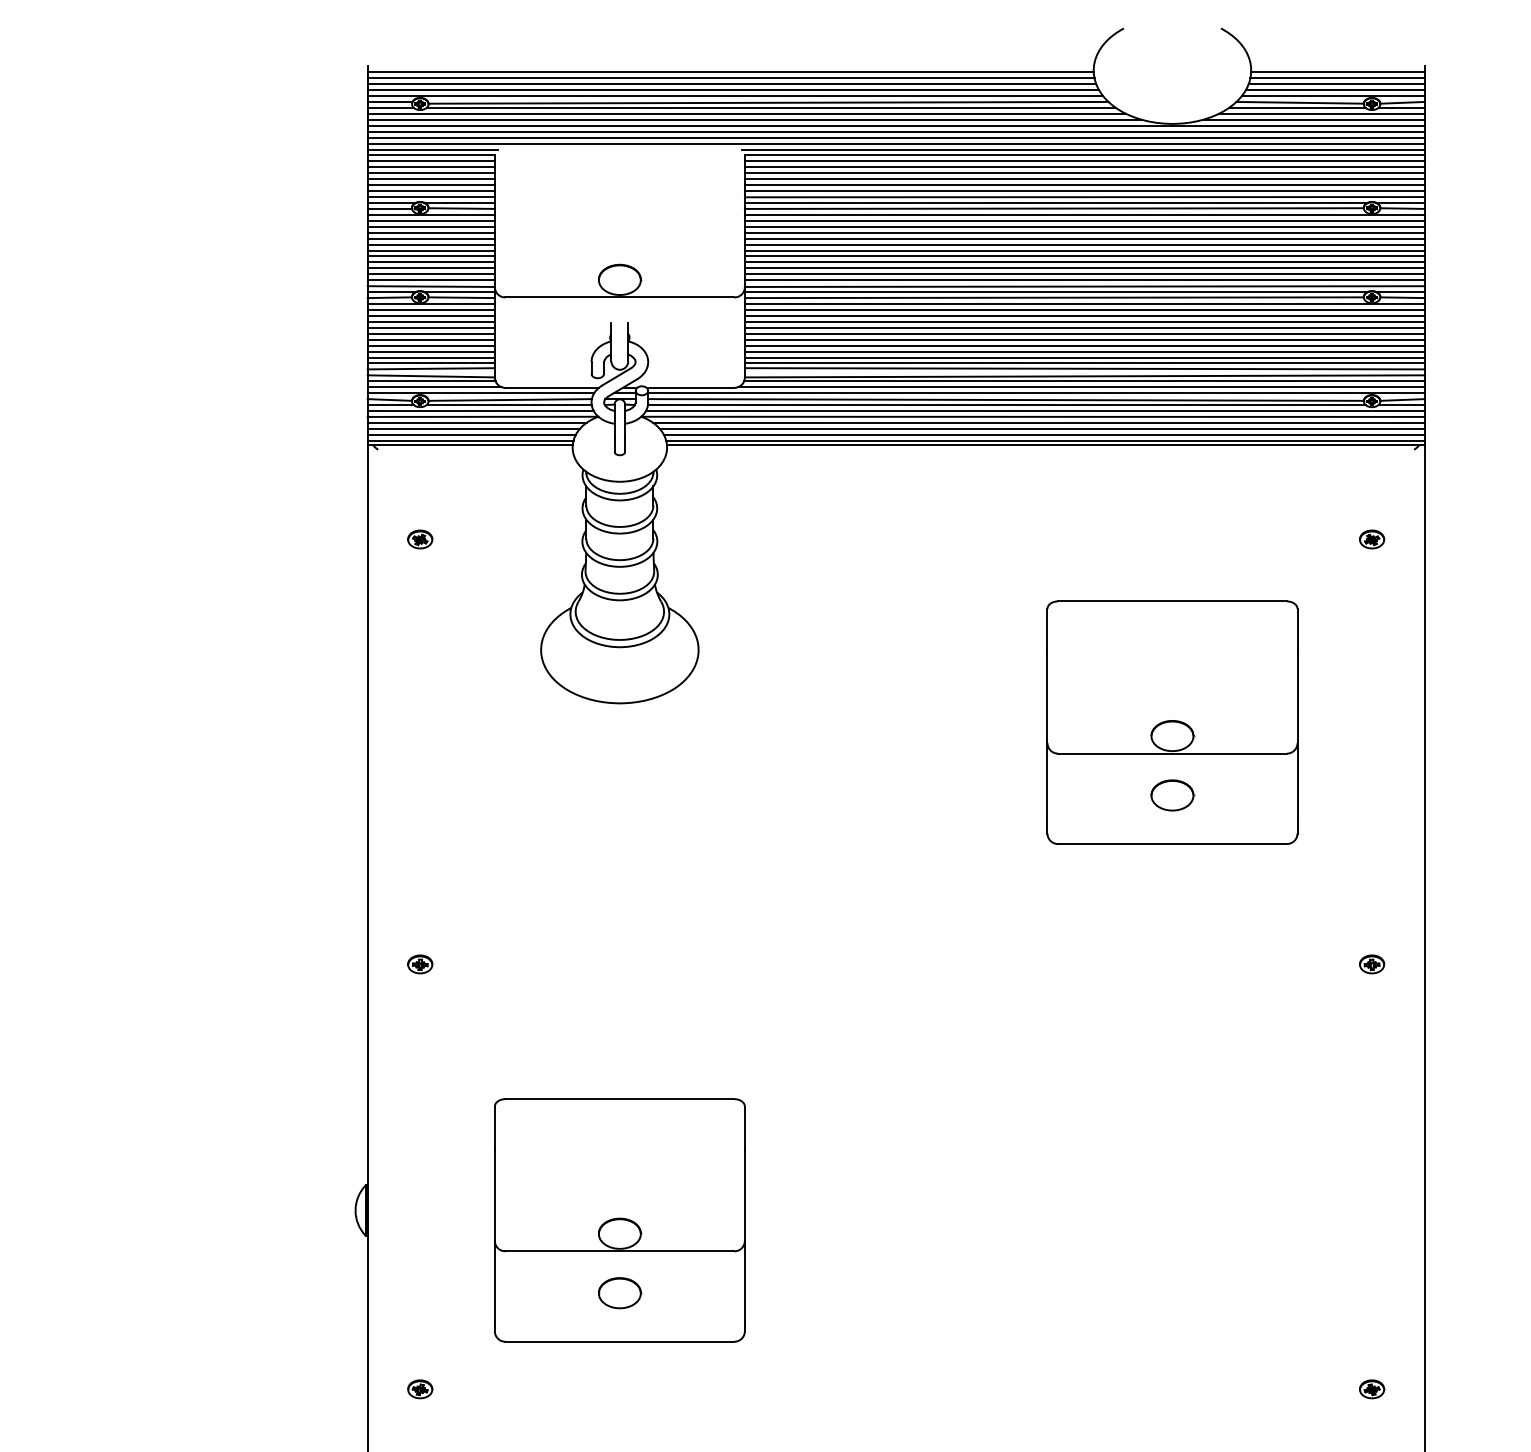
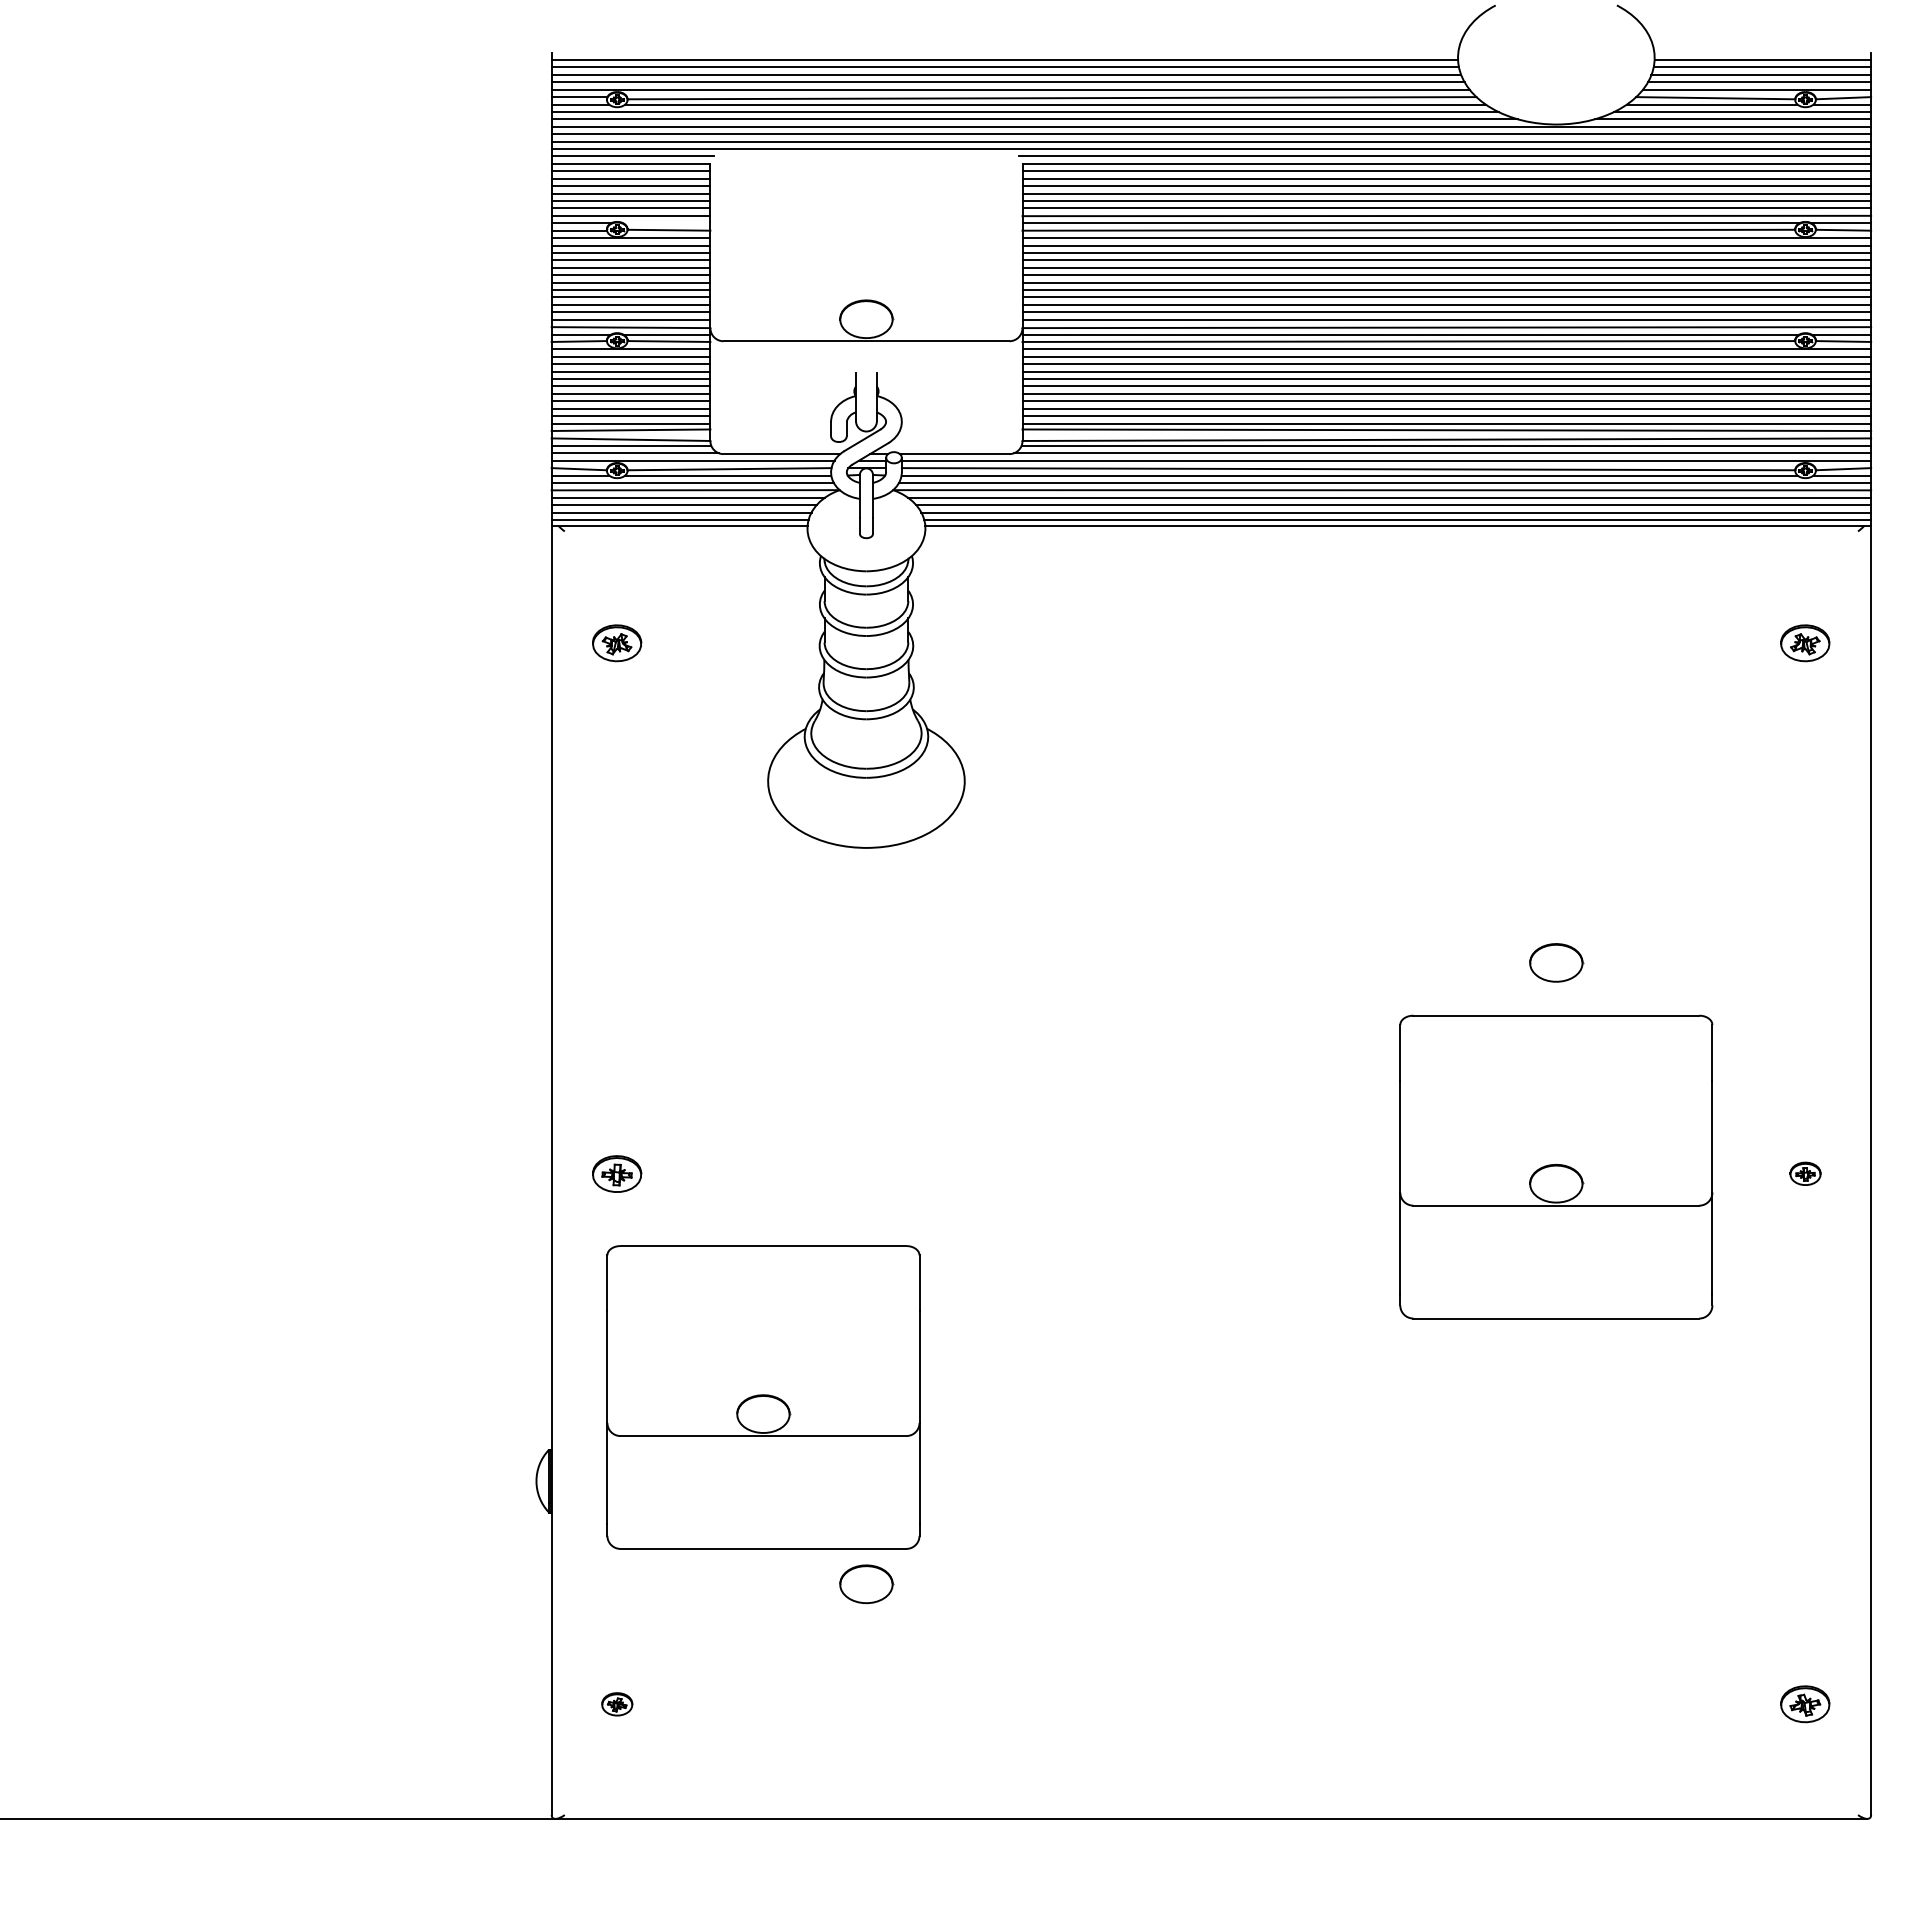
line: (459, 203) -> (666, 223), removed
part: (420, 539) -> (617, 643), size x1.6
part: (1372, 539) -> (1805, 643), size x1.6
part: (1172, 722) -> (1556, 1166), moved
part: (420, 964) -> (617, 1173), size x1.6
part: (619, 1220) -> (763, 1397), moved
part: (1372, 1389) -> (1805, 1704), size x1.6

